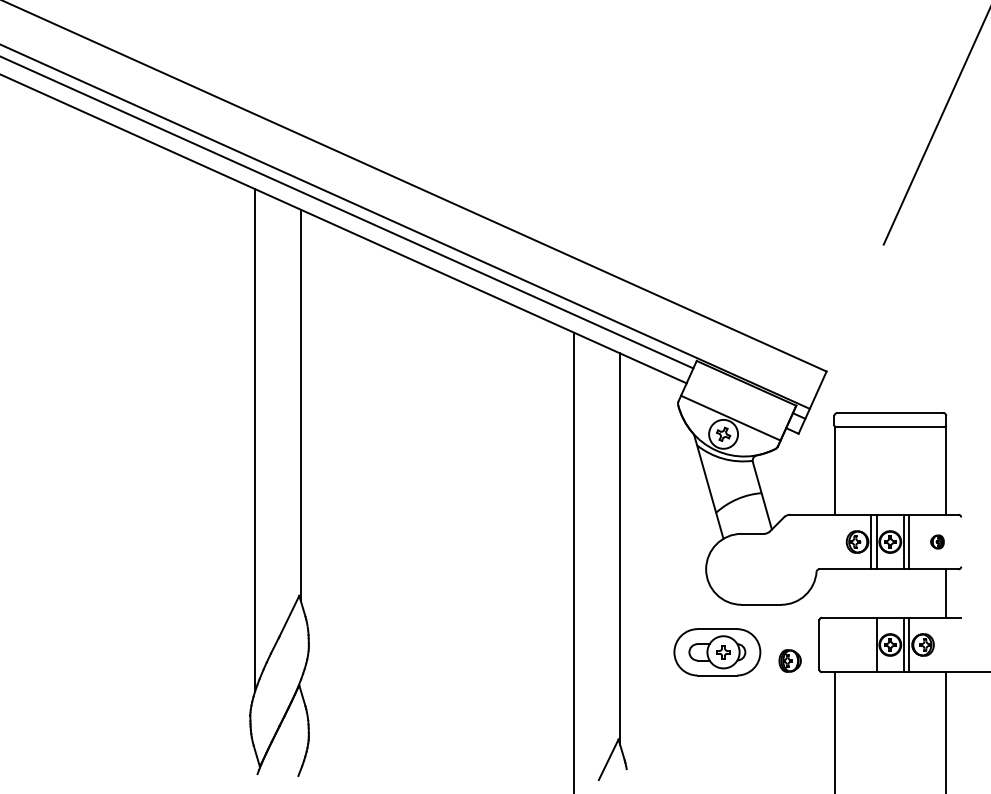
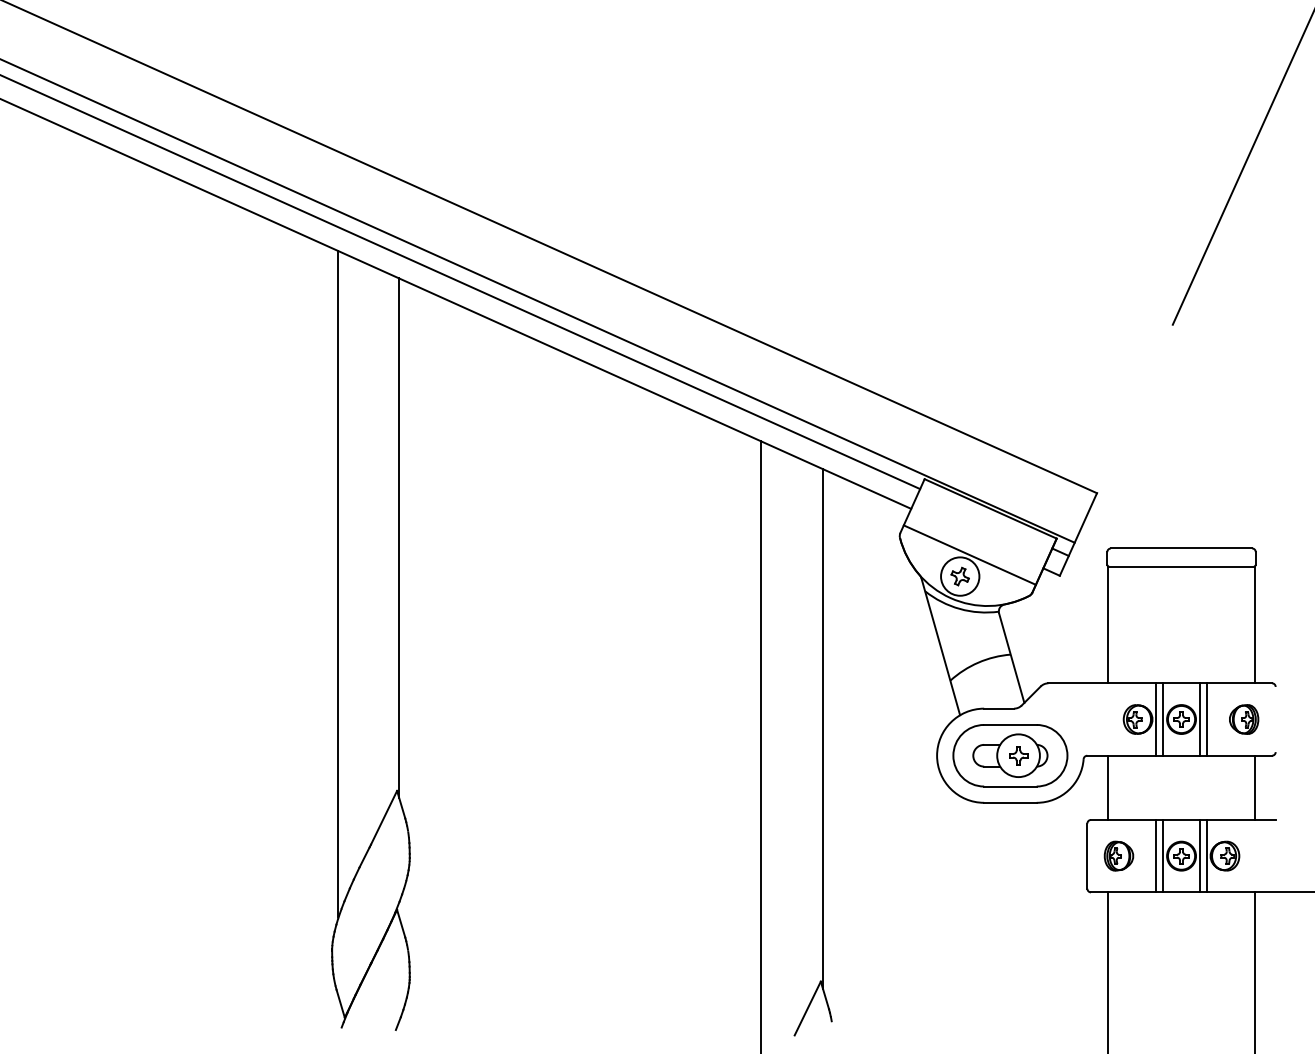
part: (937, 541) -> (1244, 718), size x1.67
line: (835, 593) -> (1108, 787), added
line: (871, 644) -> (1156, 855), added
part: (717, 652) -> (1010, 755), moved
part: (789, 660) -> (1118, 855), moved

